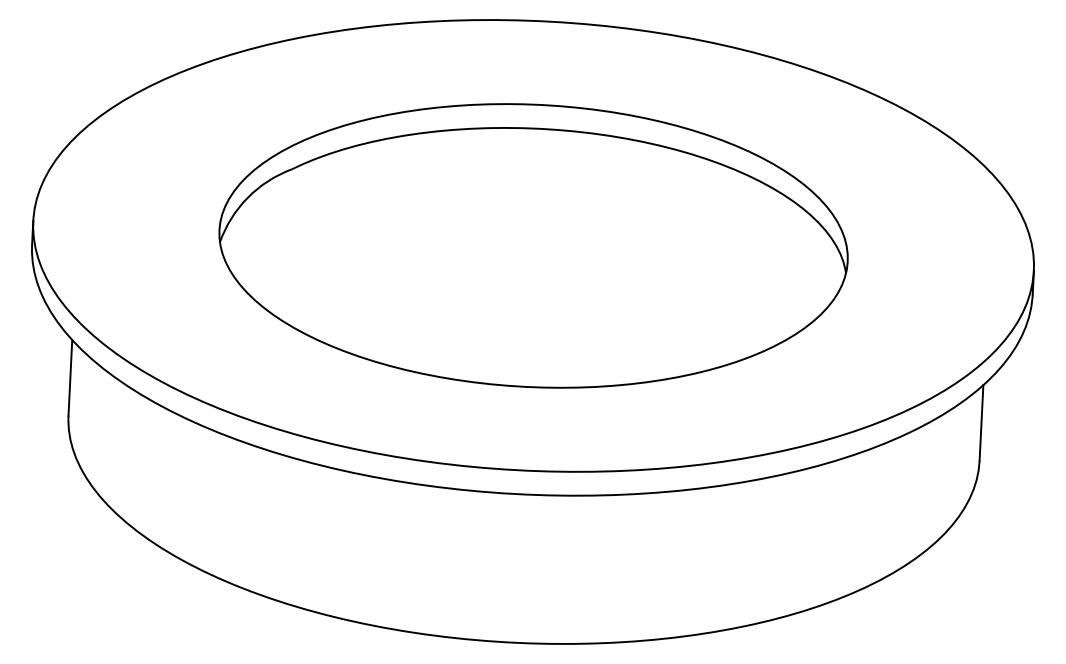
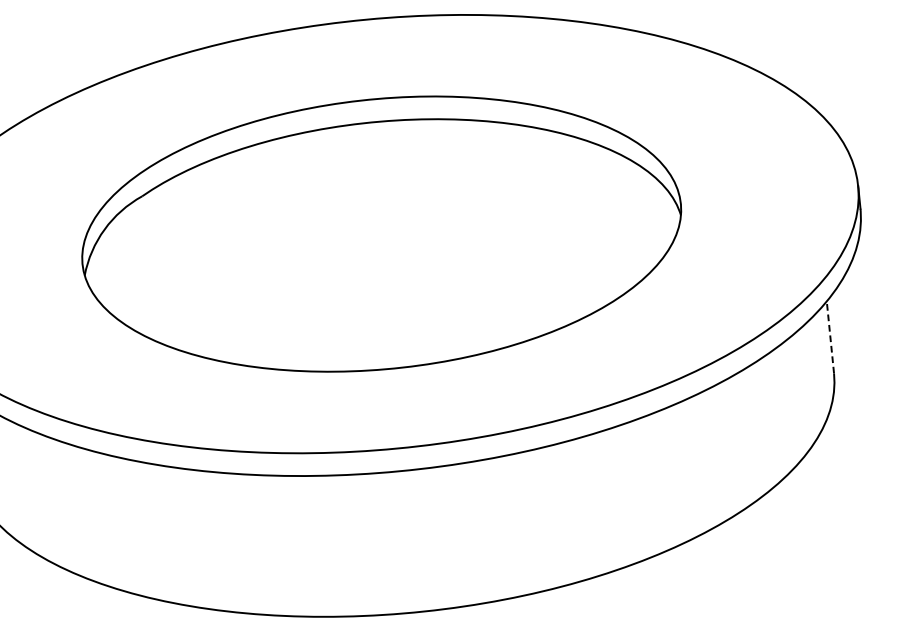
line: (981, 423) -> (830, 337), solid -> dashed

